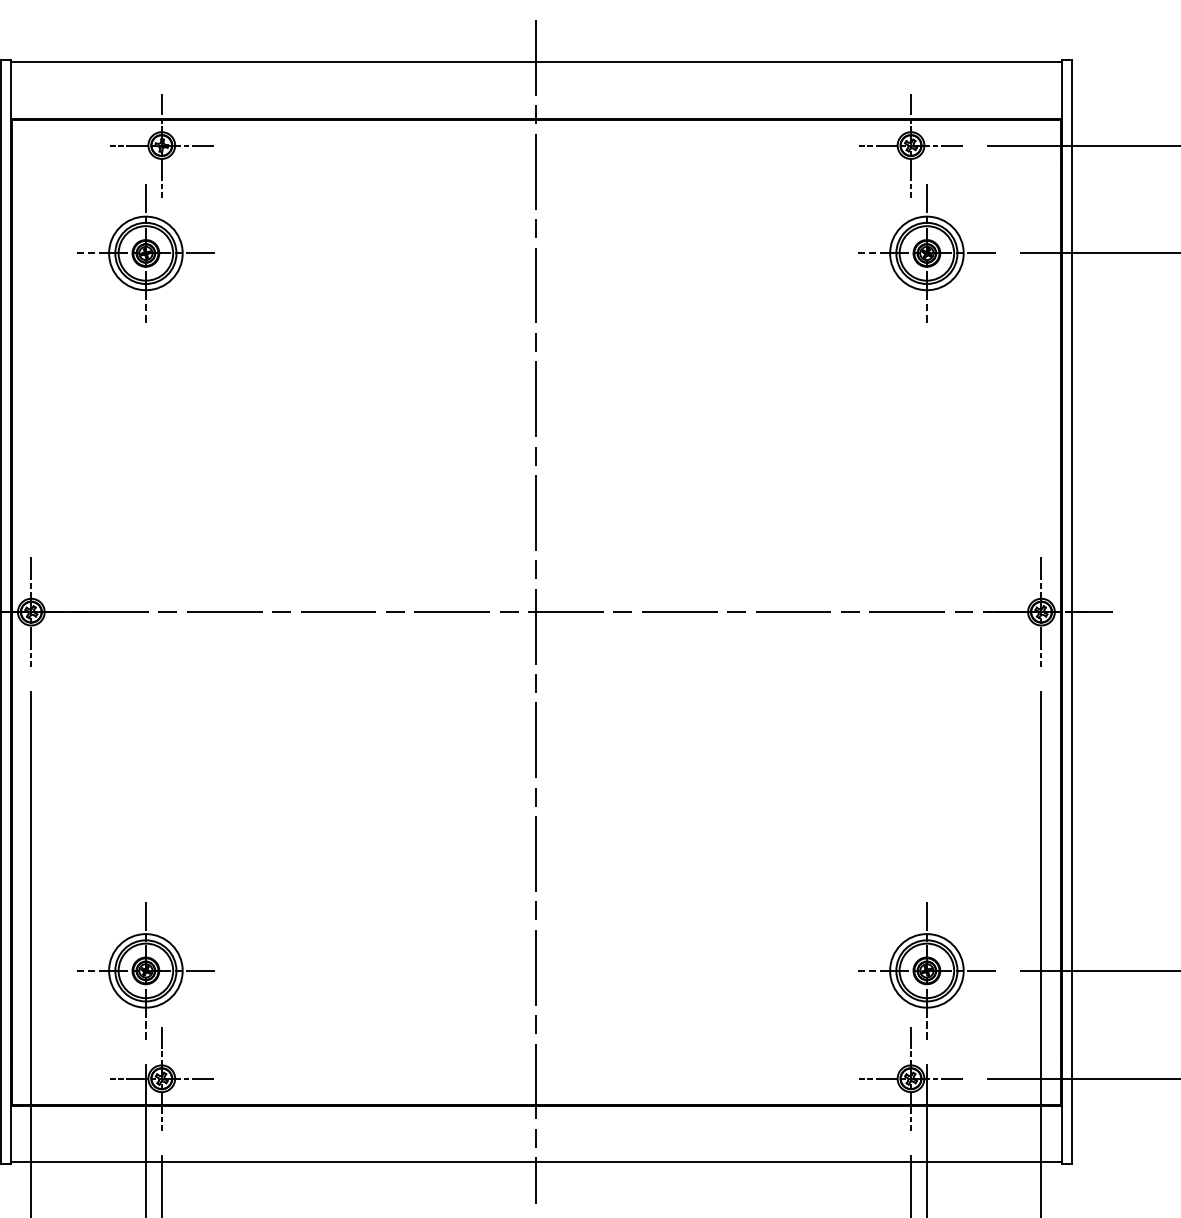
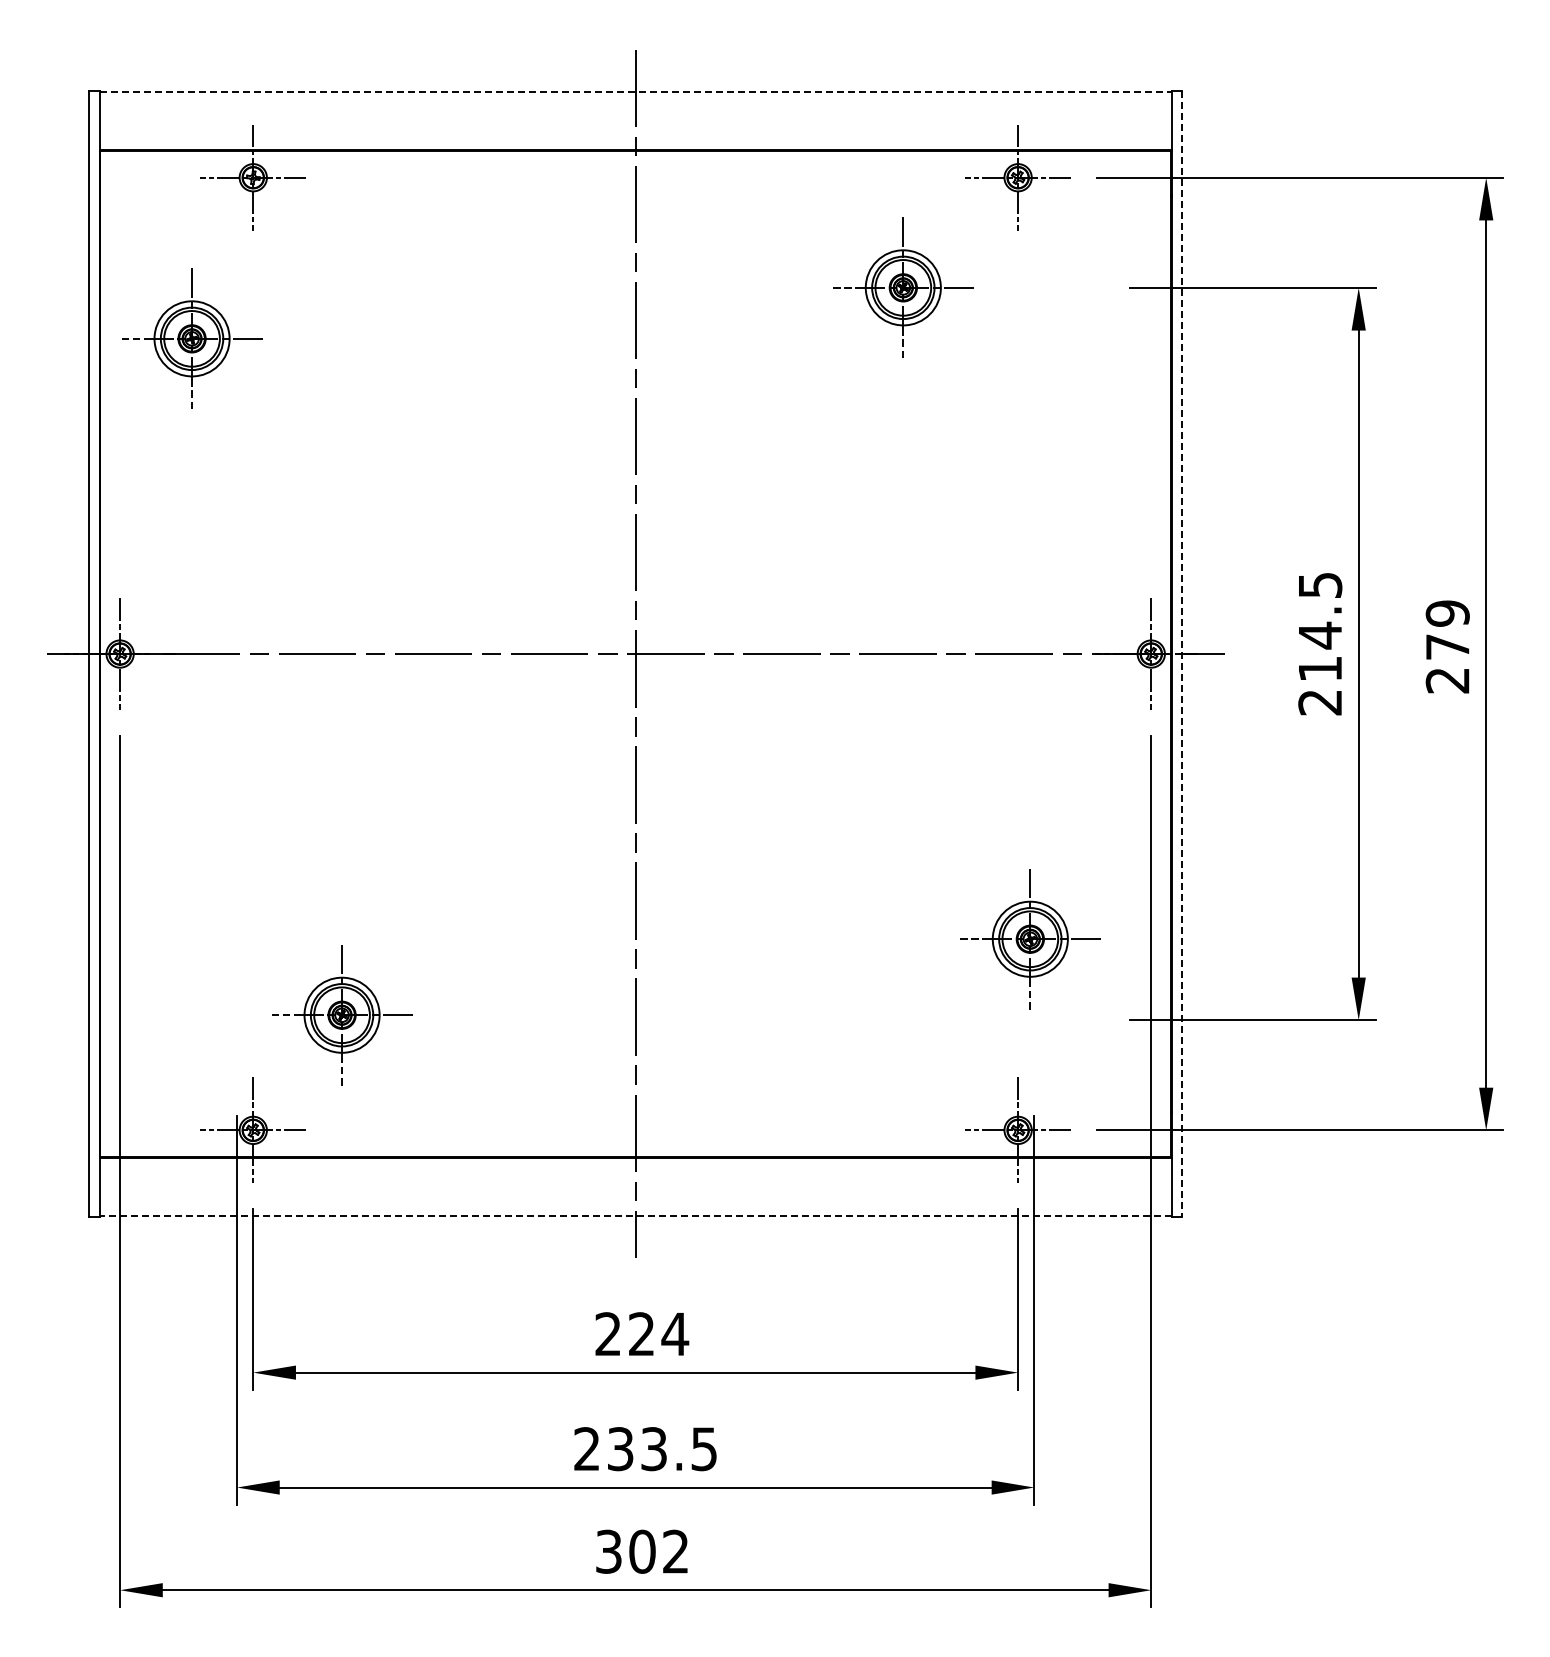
line: (537, 62) -> (636, 92), solid -> dashed
part: (146, 253) -> (192, 338), moved
part: (927, 253) -> (903, 287), moved
line: (1072, 612) -> (1182, 654), solid -> dashed
part: (146, 971) -> (342, 1015), moved
part: (927, 971) -> (1030, 939), moved
line: (536, 1162) -> (635, 1215), solid -> dashed

